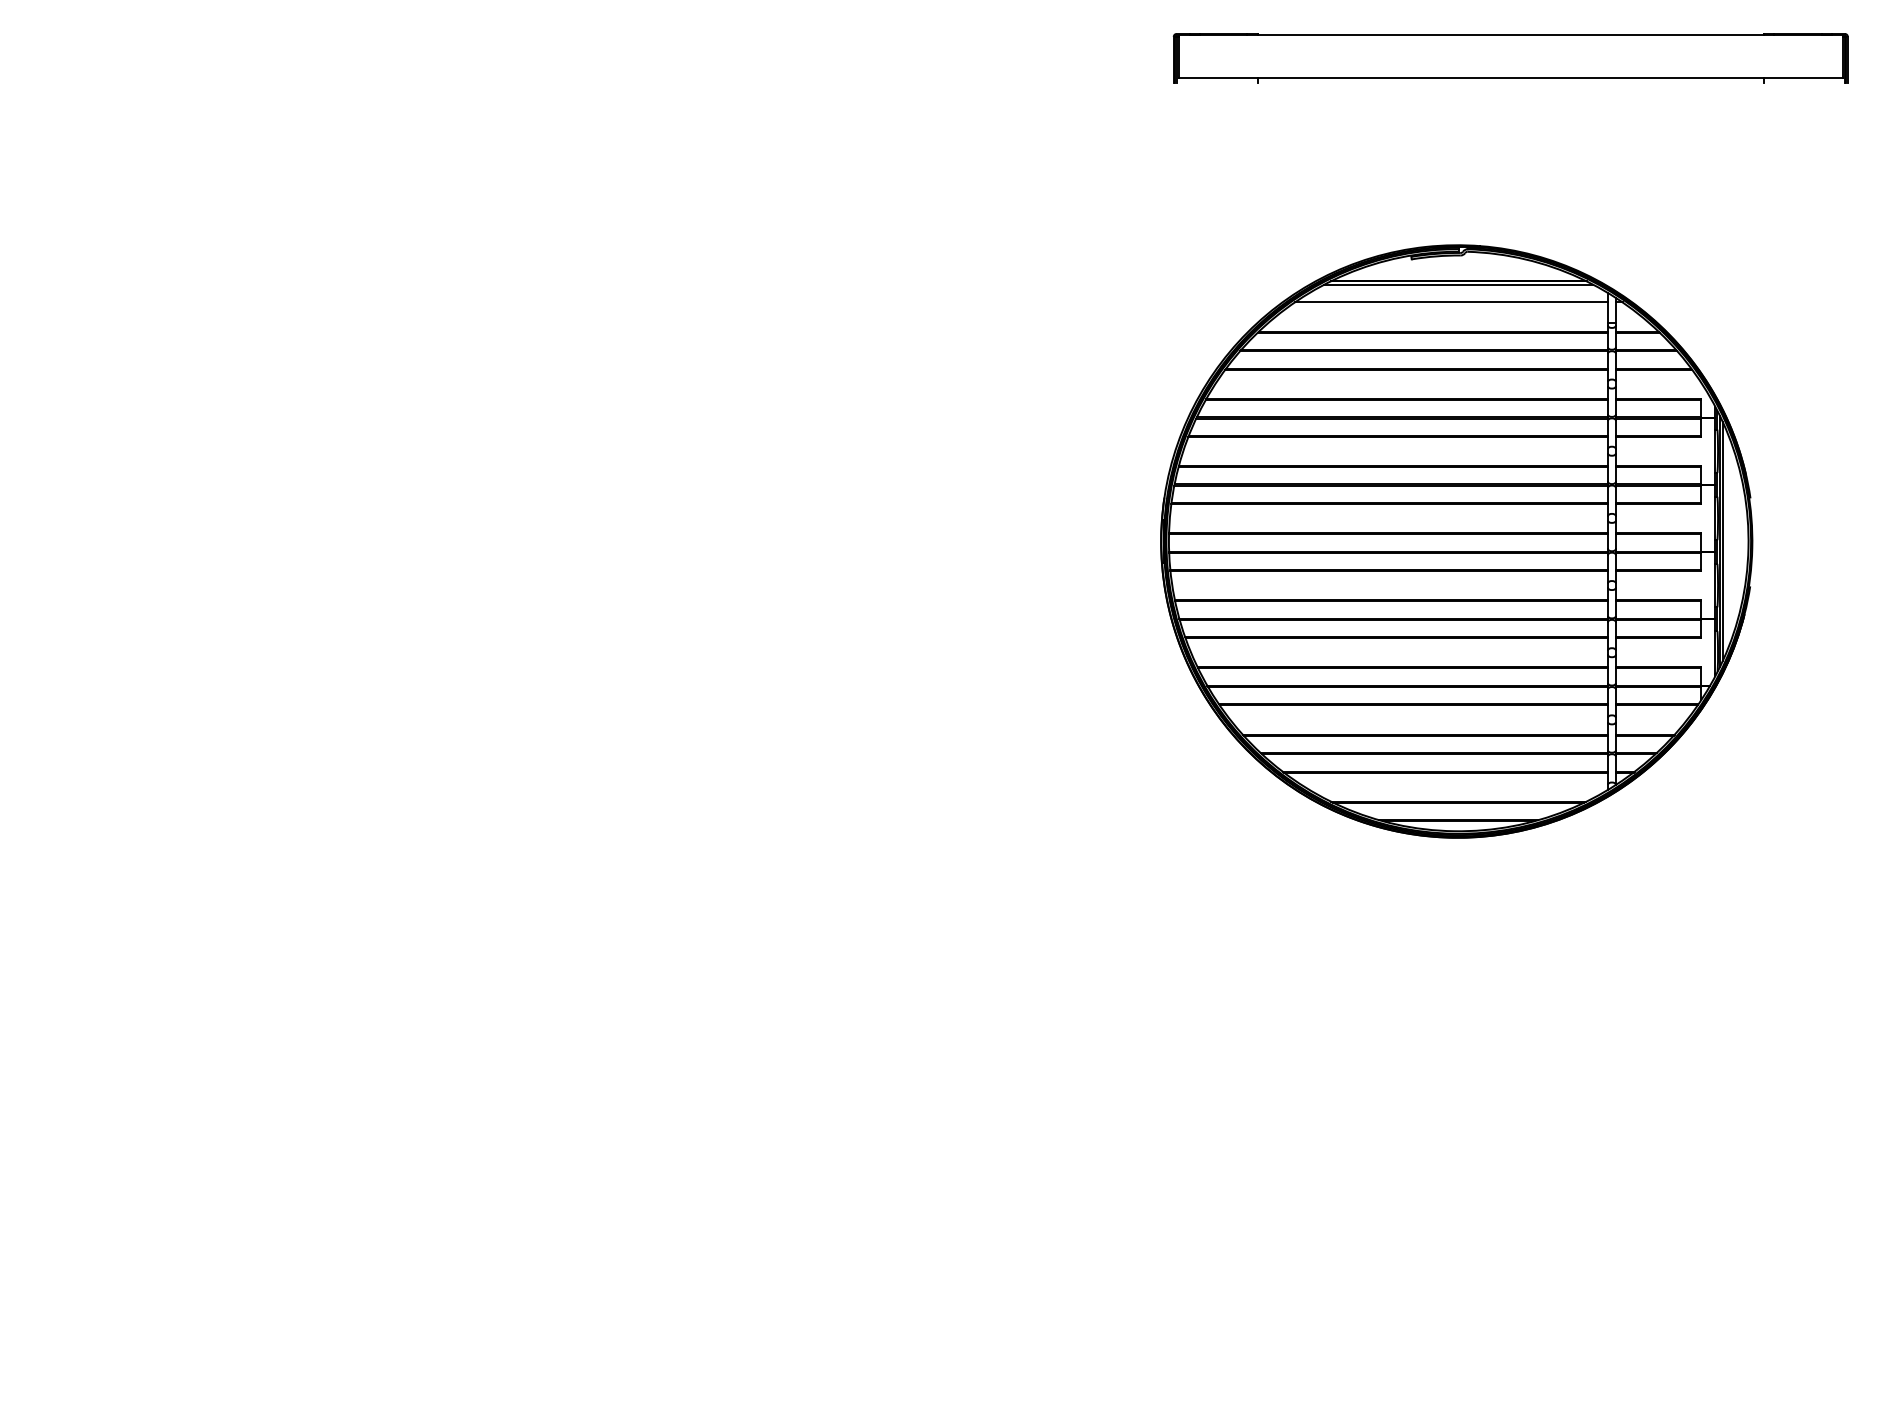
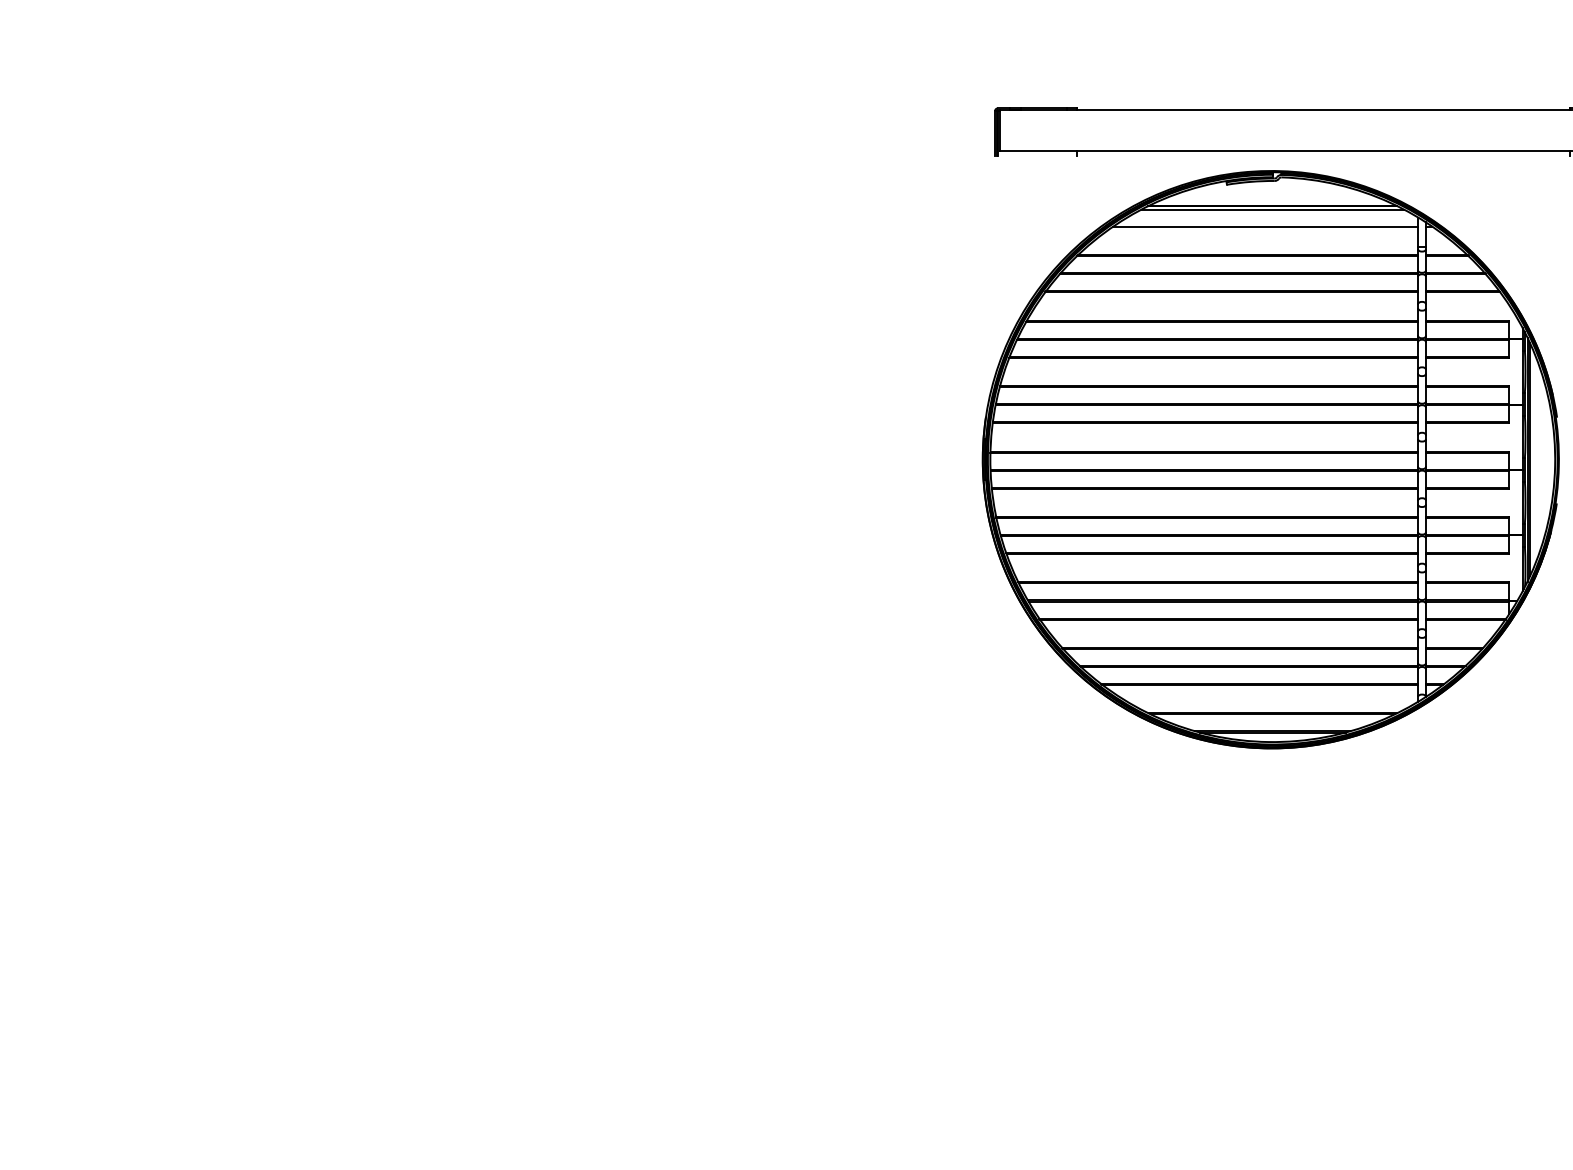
part: (1456, 541) -> (1270, 459), moved

